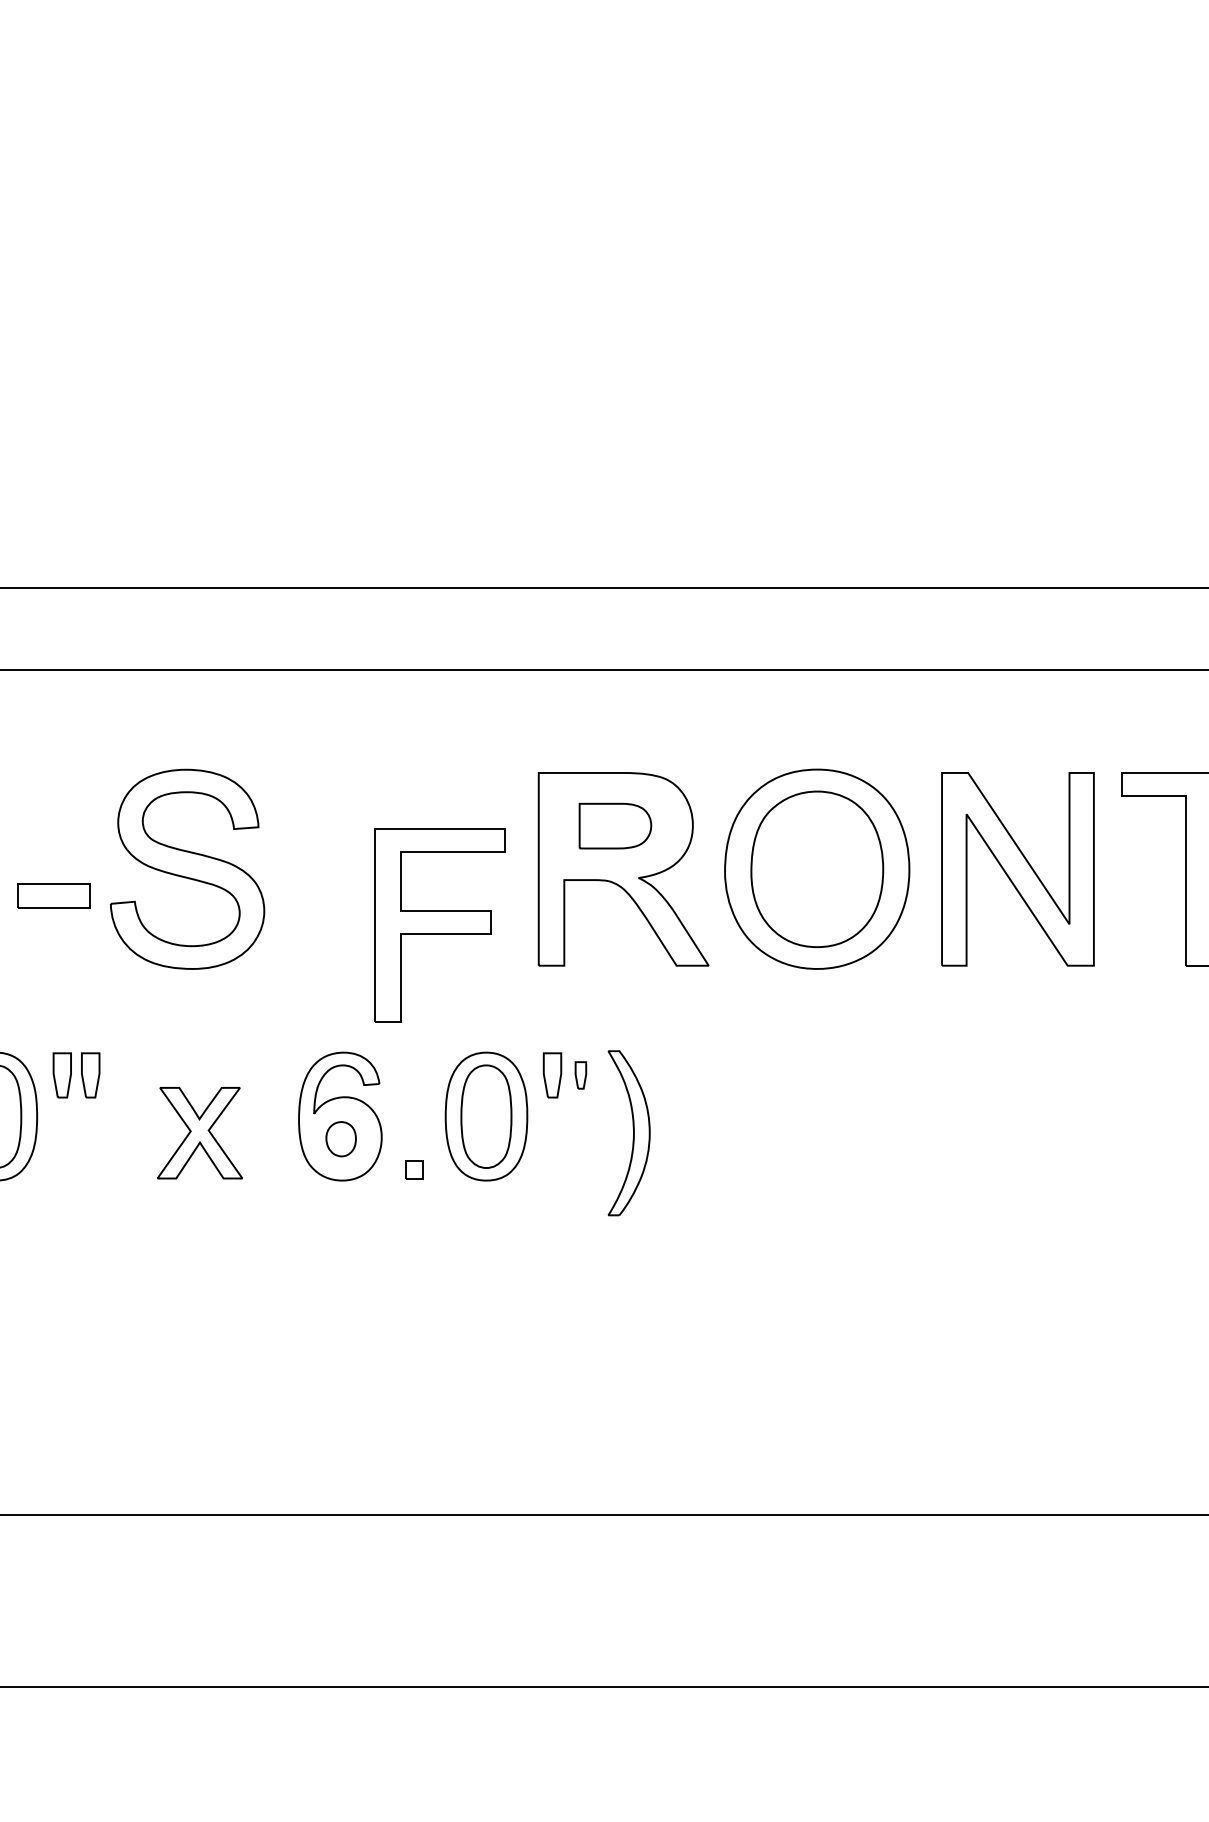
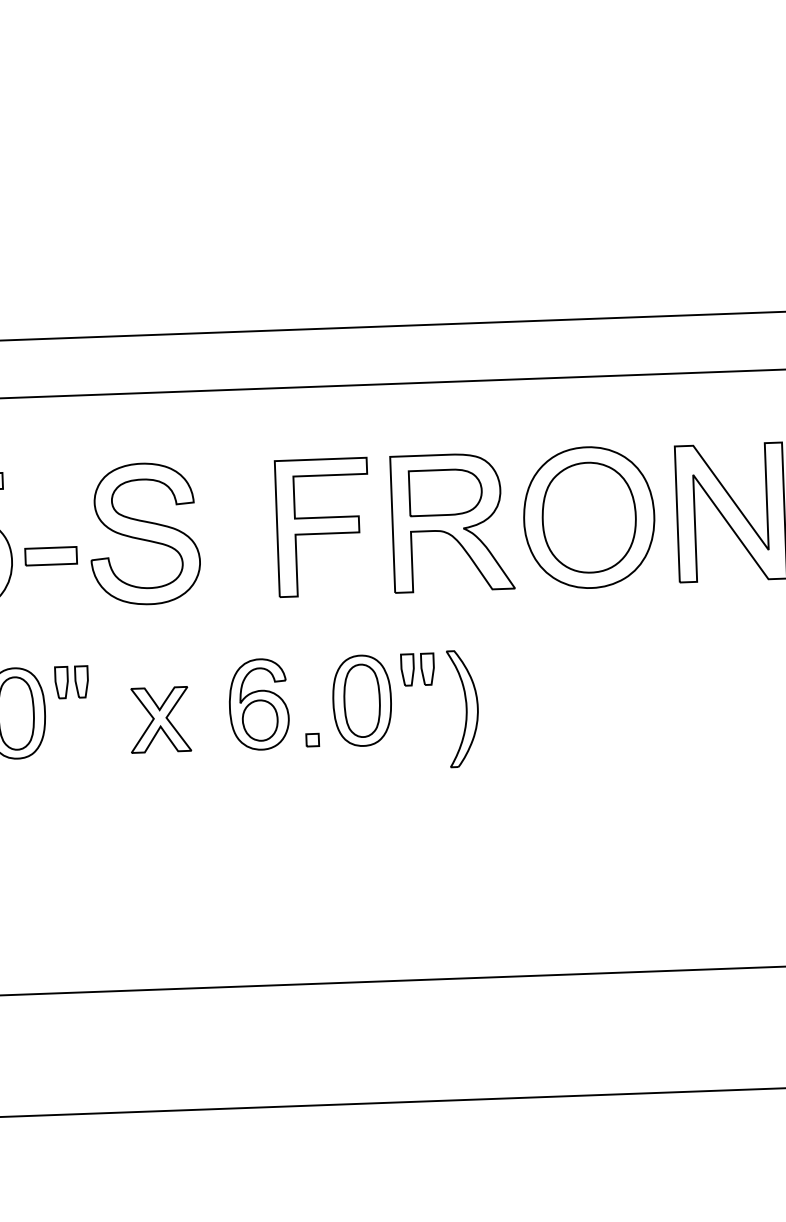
part: (615, 825) -> (445, 491), size x1.43
part: (439, 925) -> (322, 527), moved
part: (580, 1075) -> (427, 669), size x1.67
part: (340, 1138) -> (259, 720), size x1.67

